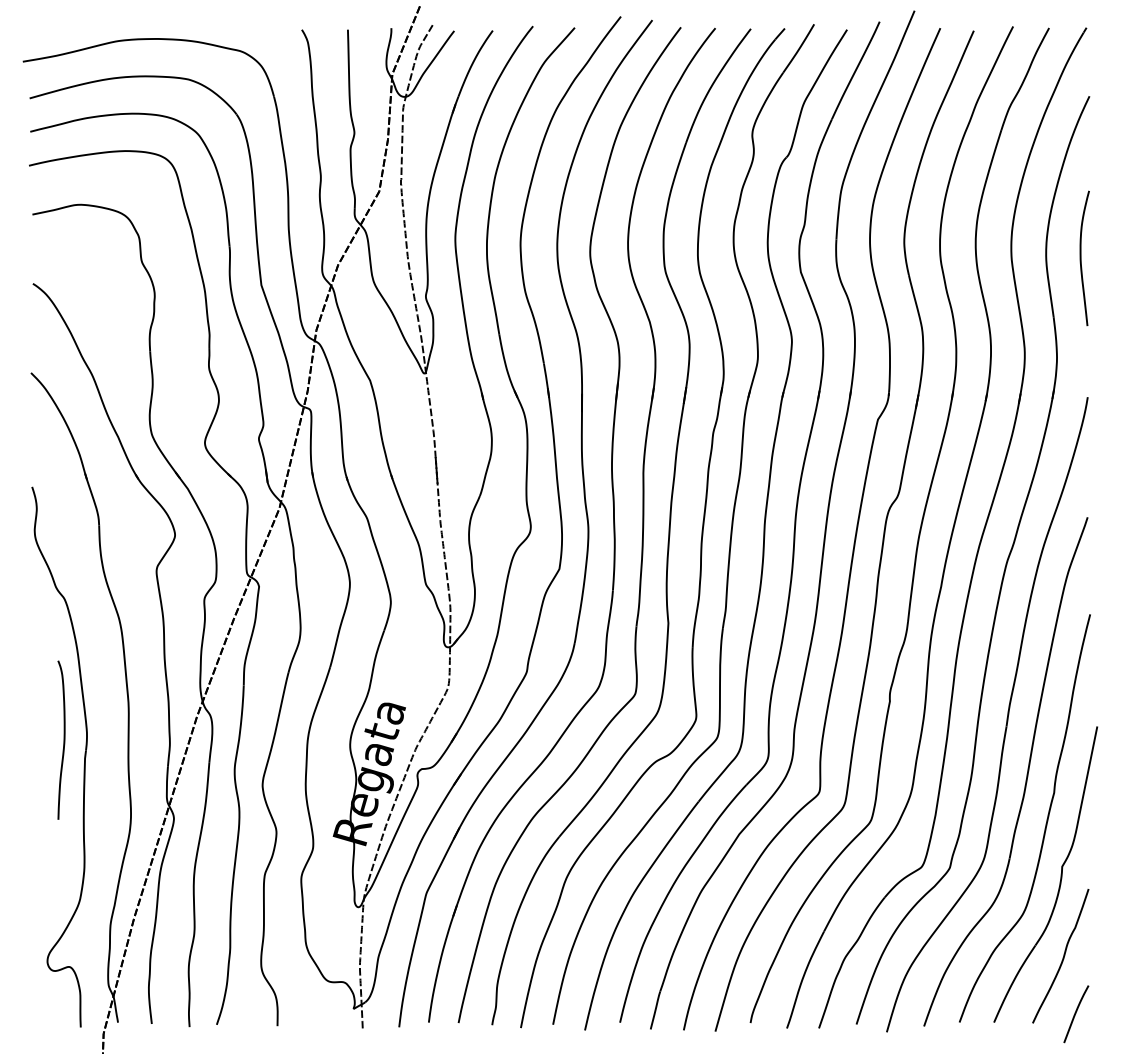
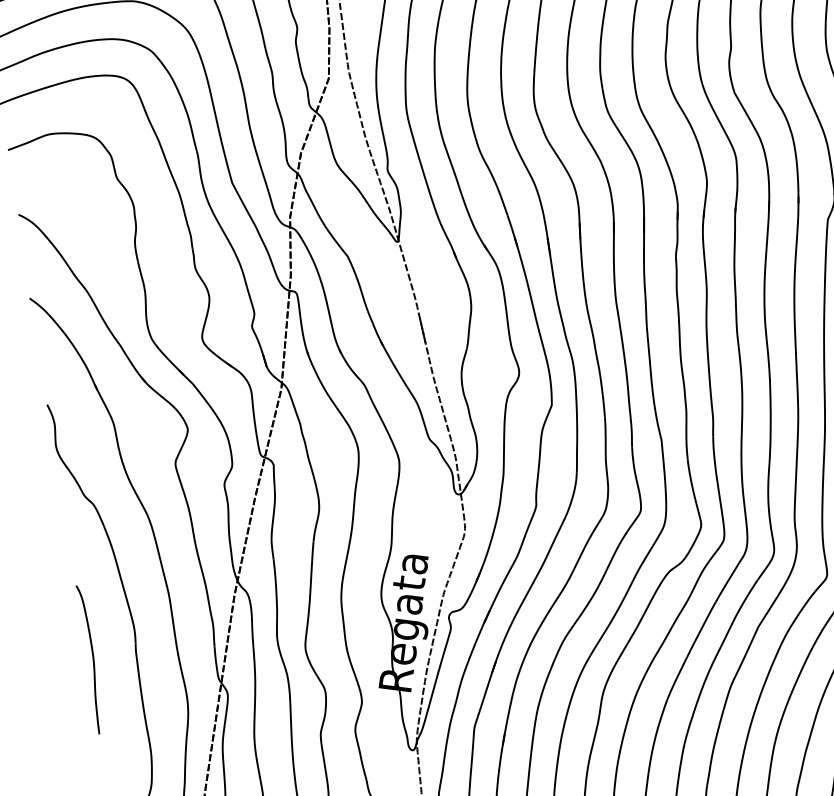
curve: (63, 739) -> (92, 658), moved

